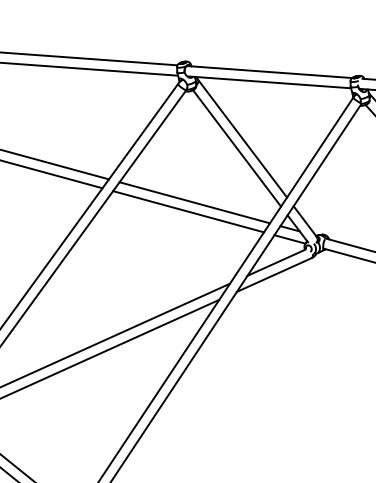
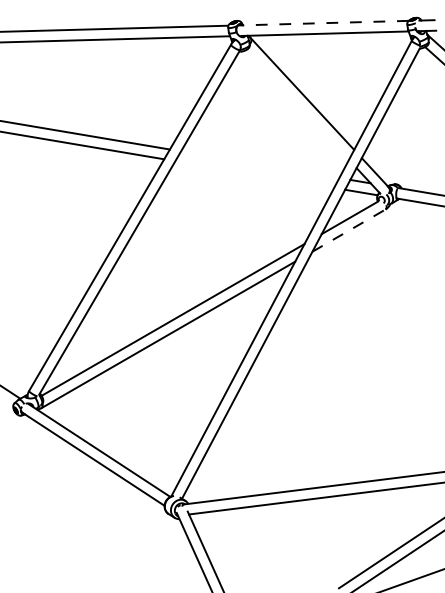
line: (269, 72) -> (323, 23), solid -> dashed
line: (236, 148) -> (297, 104), removed
line: (195, 202) -> (260, 164), removed
line: (188, 211) -> (254, 174), removed
line: (274, 274) -> (349, 230), solid -> dashed

